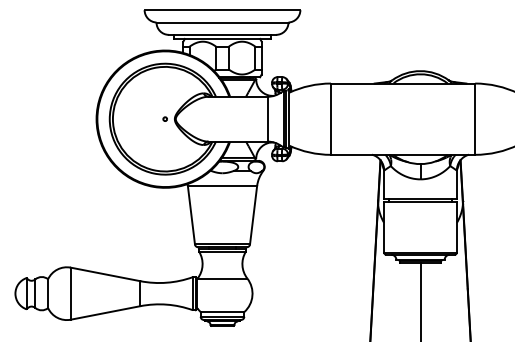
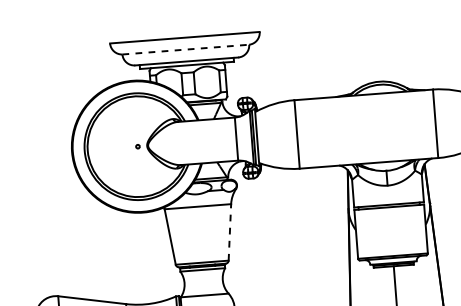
line: (223, 22) -> (186, 49), solid -> dashed
line: (253, 214) -> (229, 231), solid -> dashed

